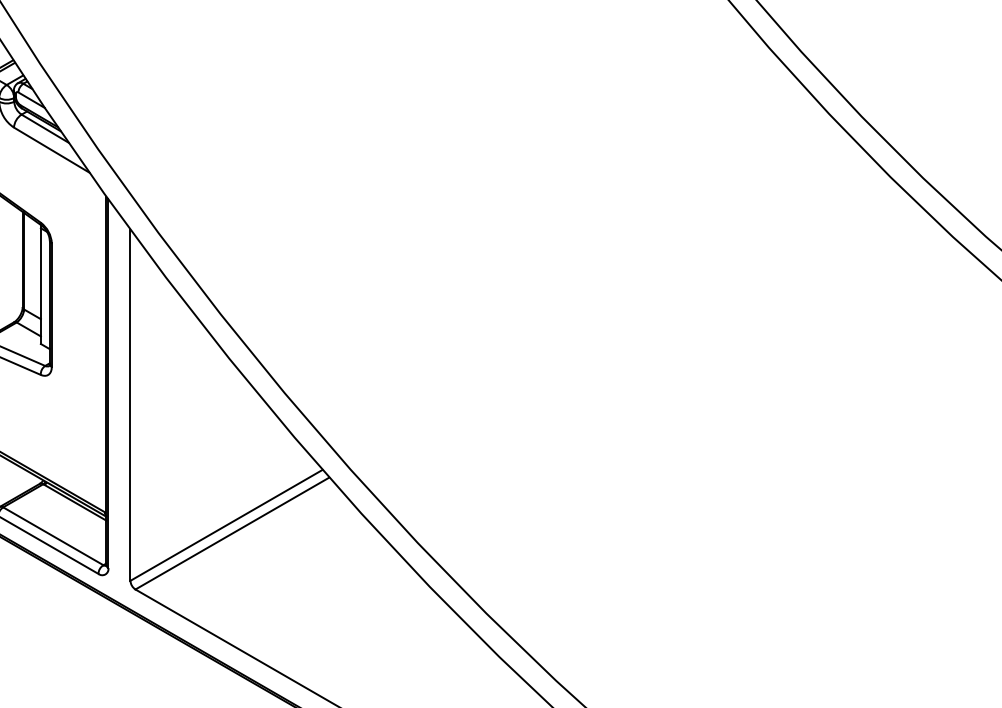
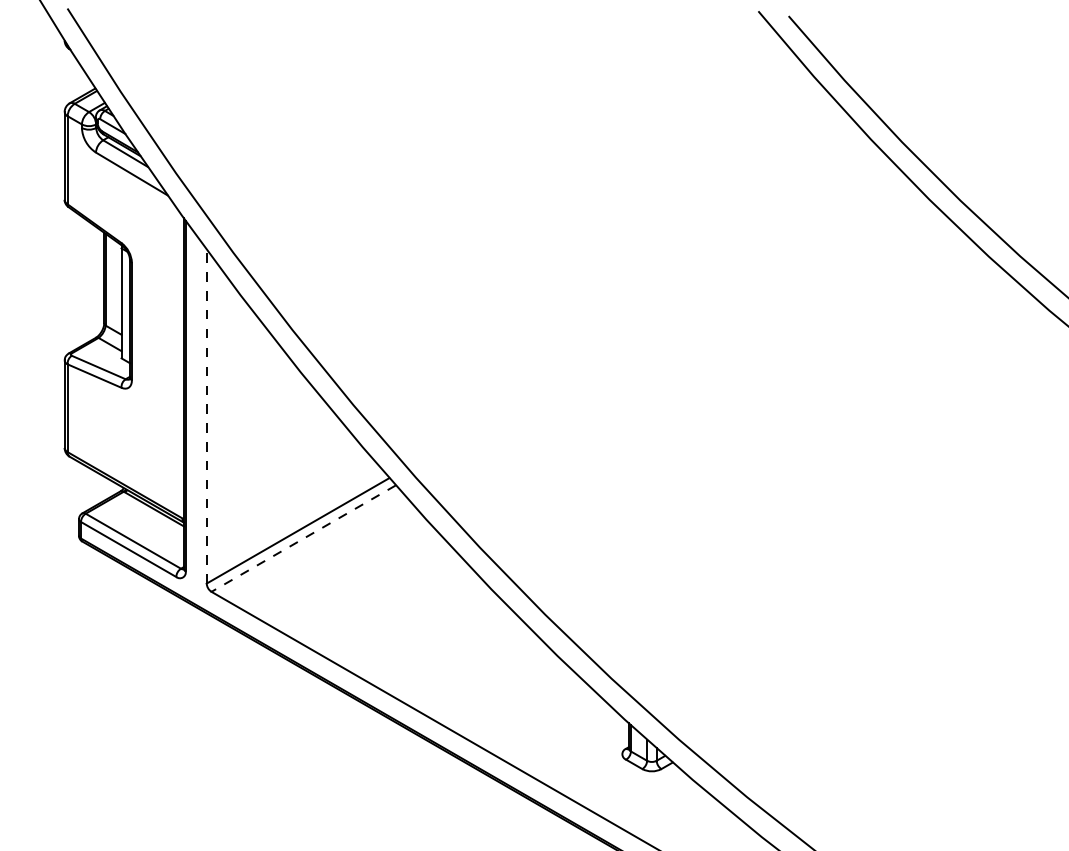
line: (130, 405) -> (206, 416), solid -> dashed
line: (232, 533) -> (303, 538), solid -> dashed

